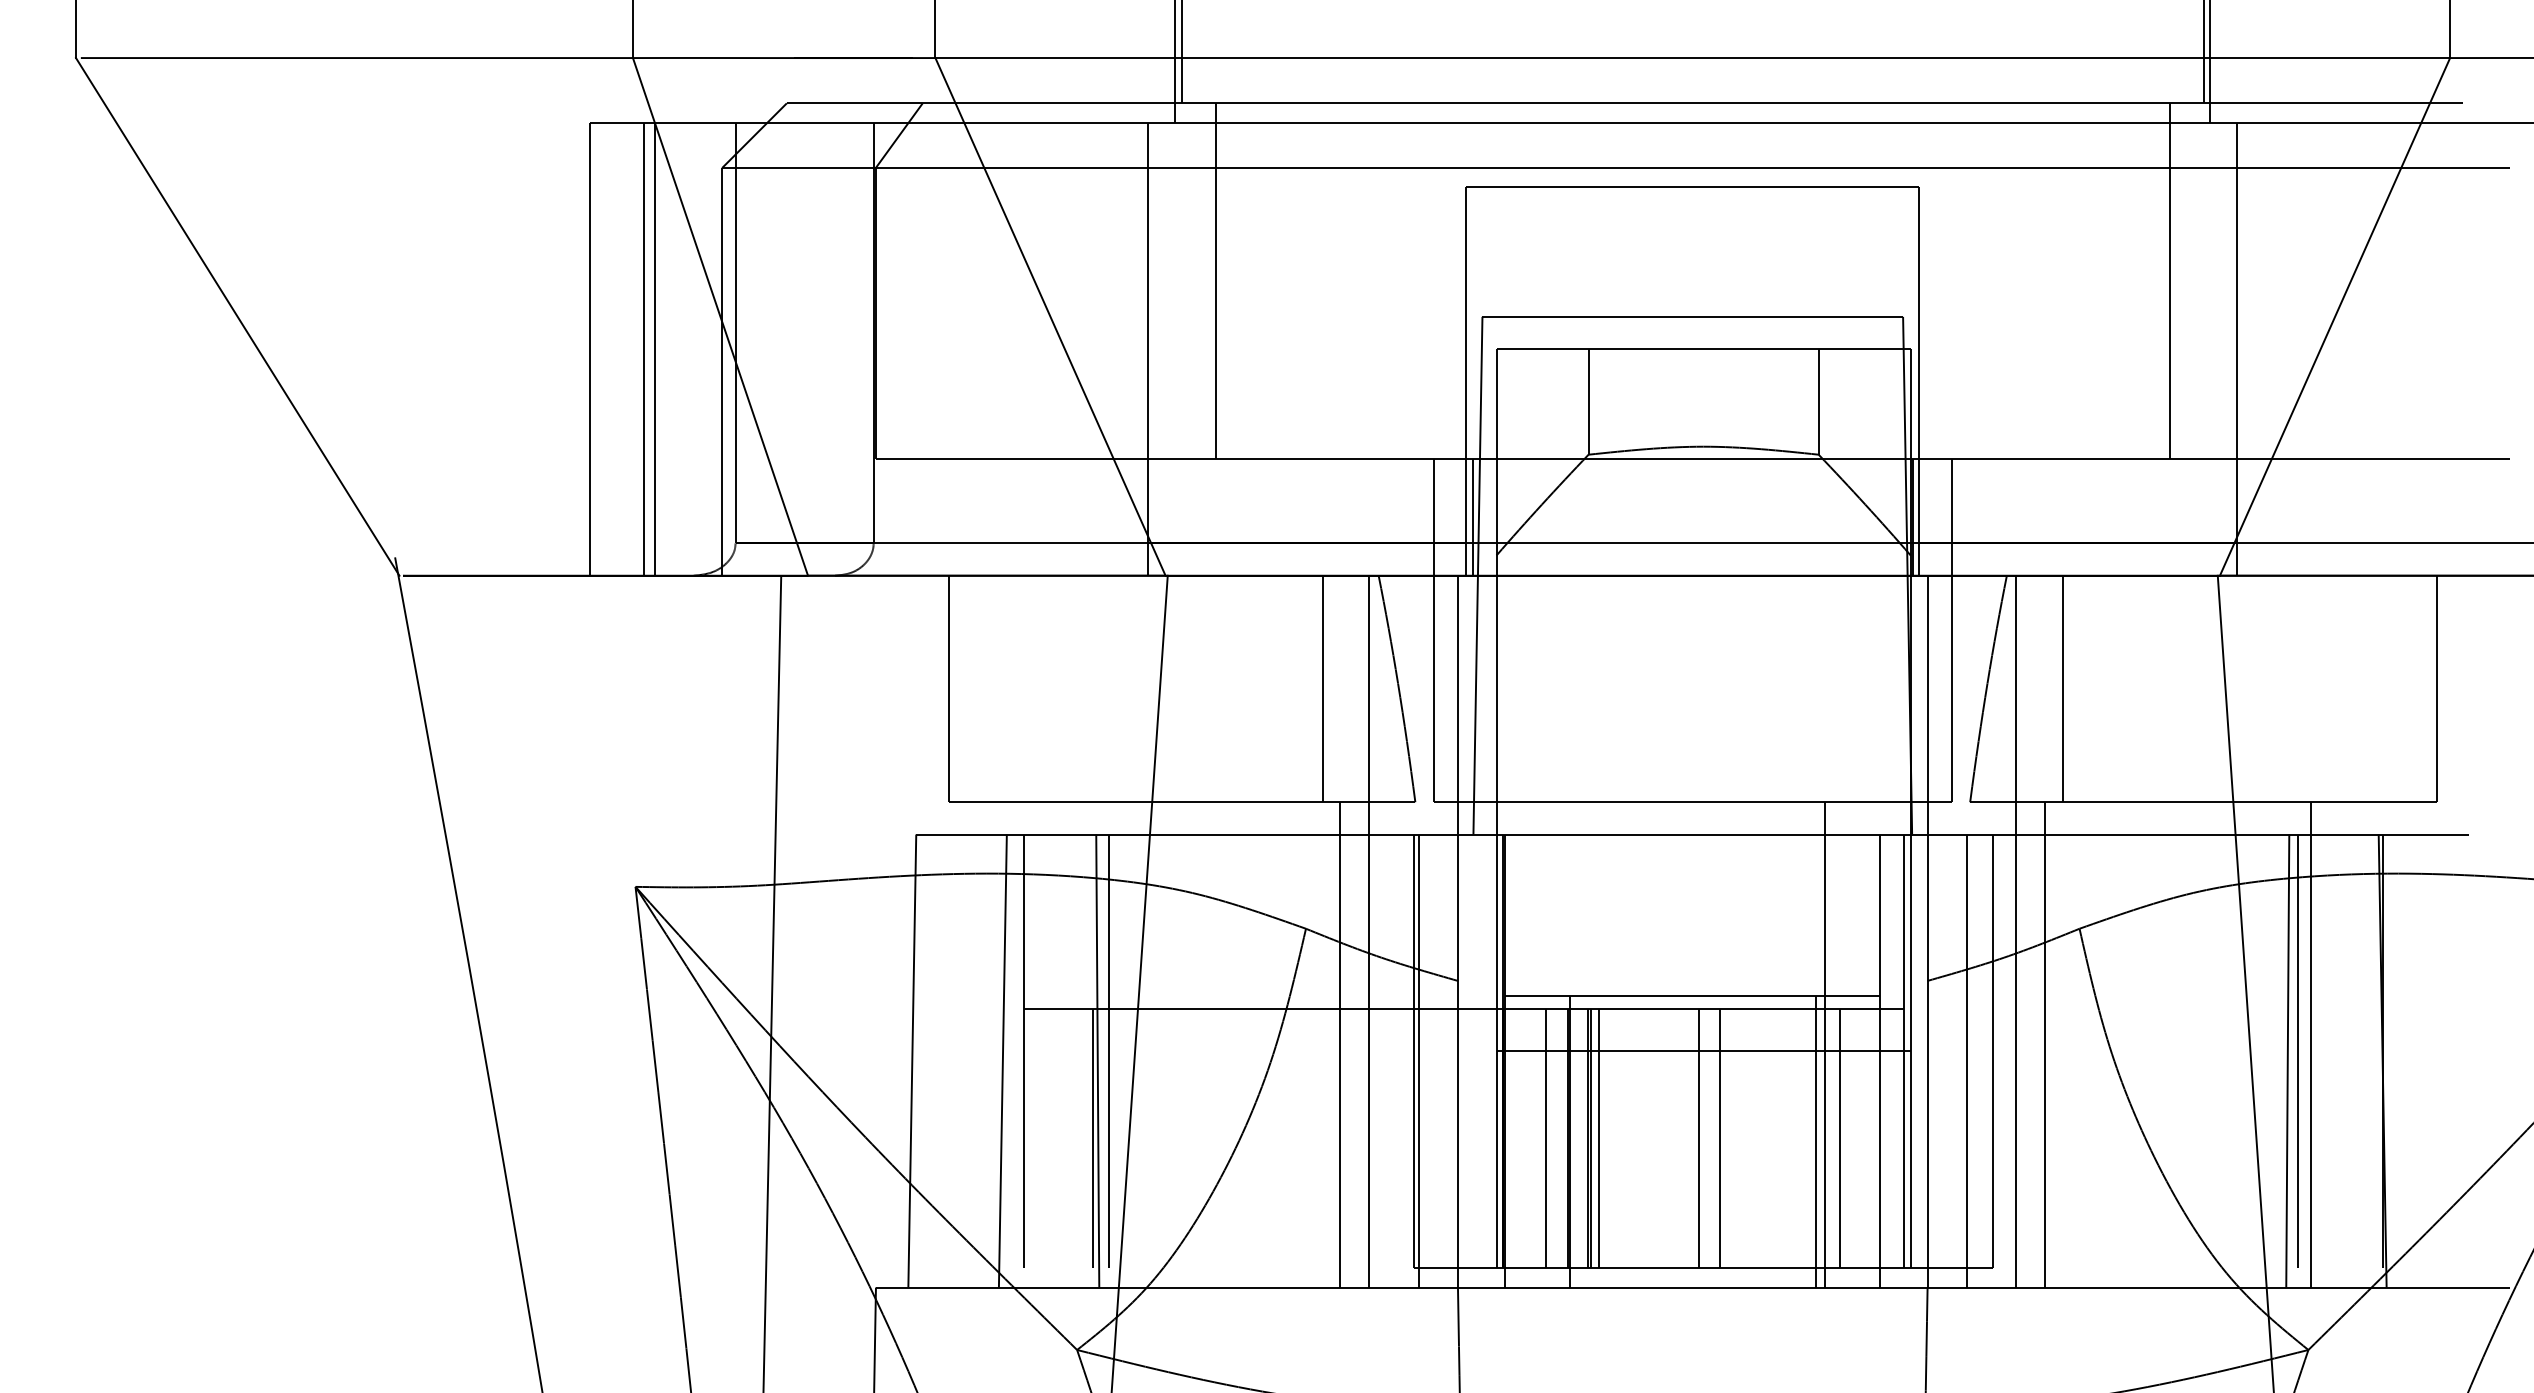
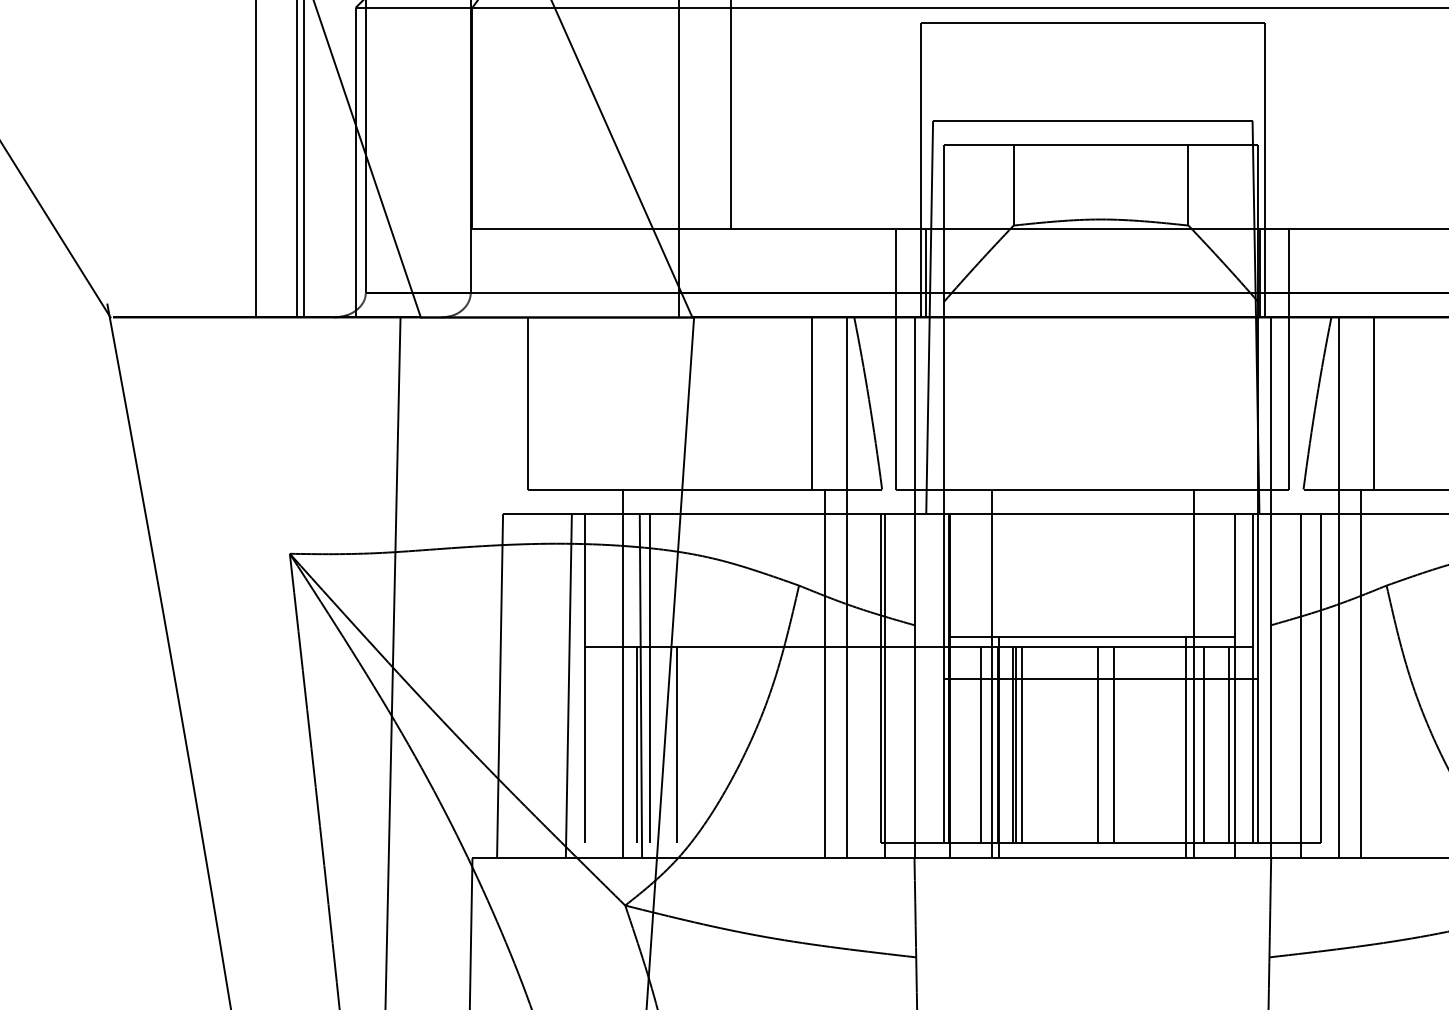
line: (1074, 1044) -> (623, 673), added
line: (1560, 1044) -> (992, 673), added
line: (1145, 1138) -> (677, 744), added
line: (1871, 1138) -> (1228, 744), added

